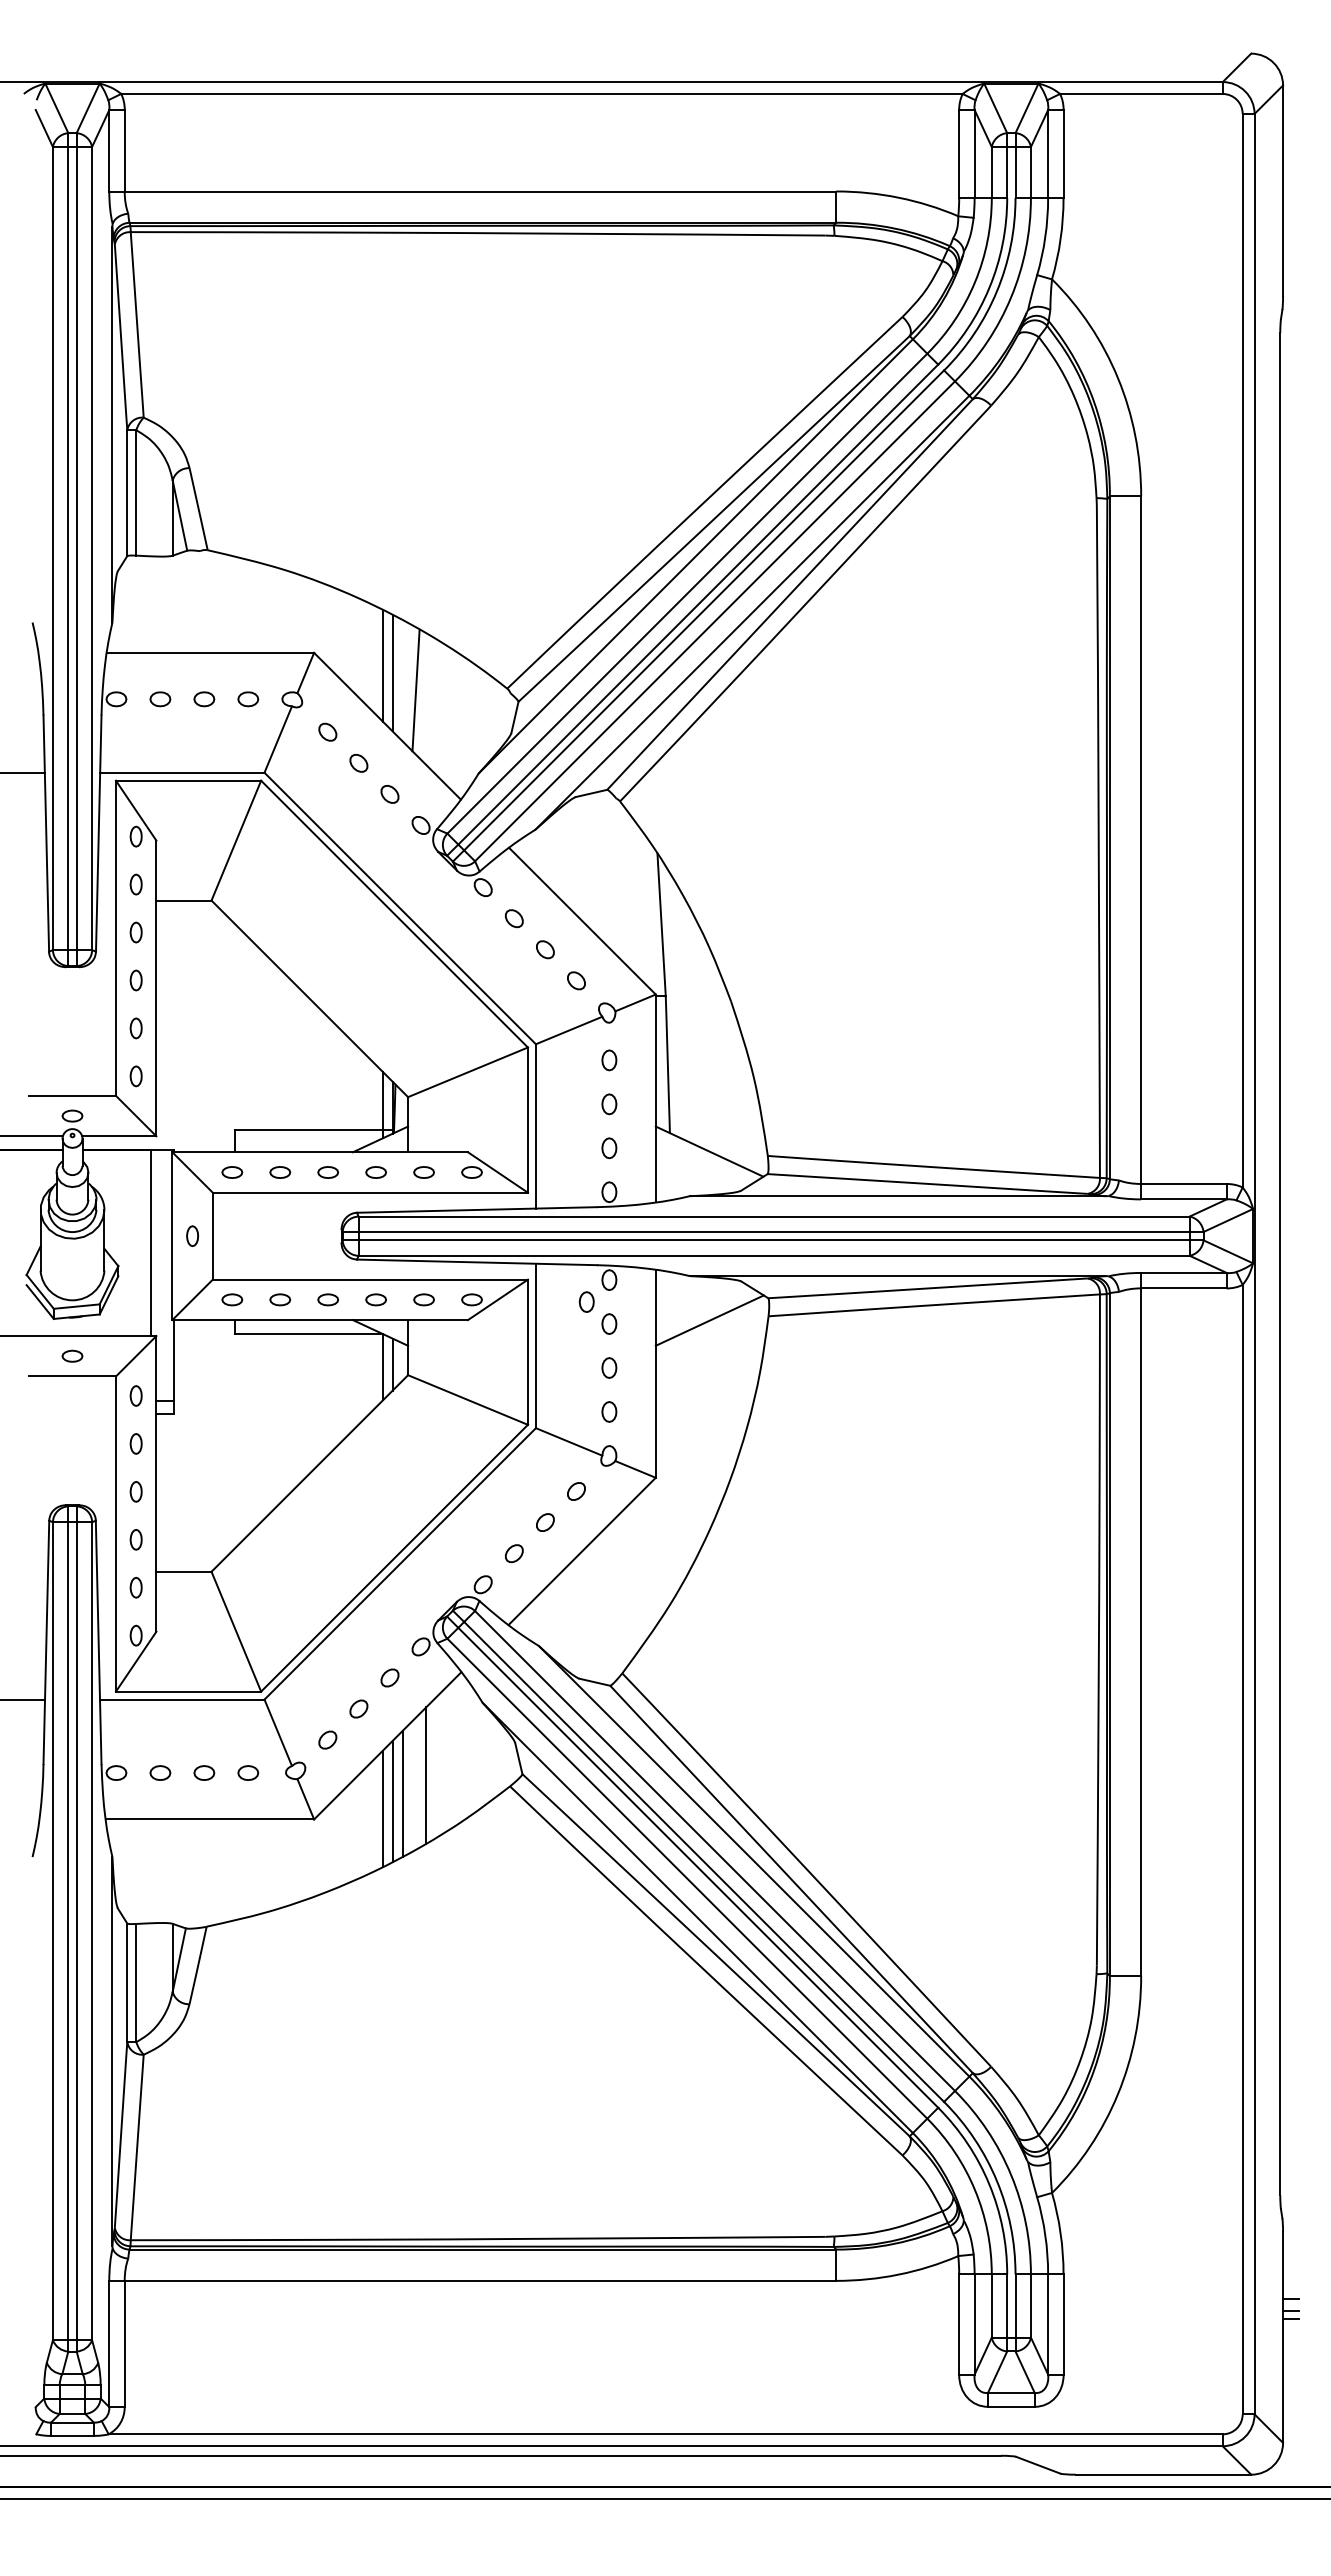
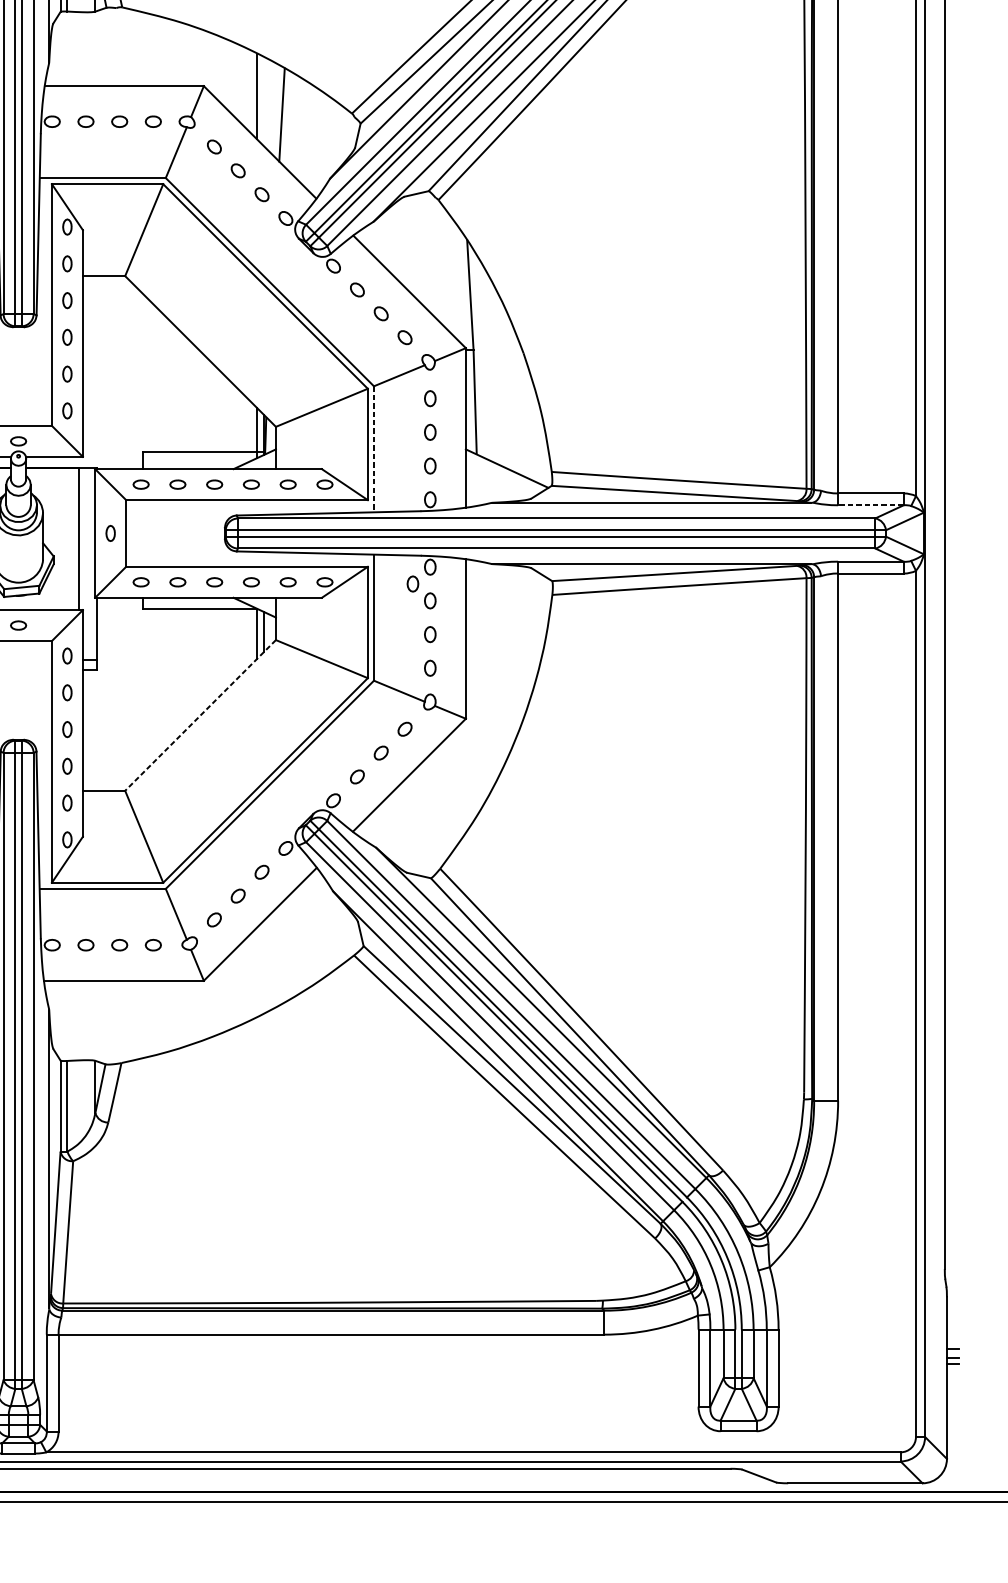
line: (392, 673) -> (263, 101), removed
line: (535, 1126) -> (373, 449), solid -> dashed
line: (1183, 1199) -> (870, 505), solid -> dashed
line: (709, 1320) -> (507, 598), removed
line: (309, 1473) -> (200, 715), solid -> dashed
line: (426, 1775) -> (290, 947), removed
line: (402, 1793) -> (271, 960), removed
line: (392, 1801) -> (263, 967), removed
line: (382, 1808) -> (256, 972), removed

